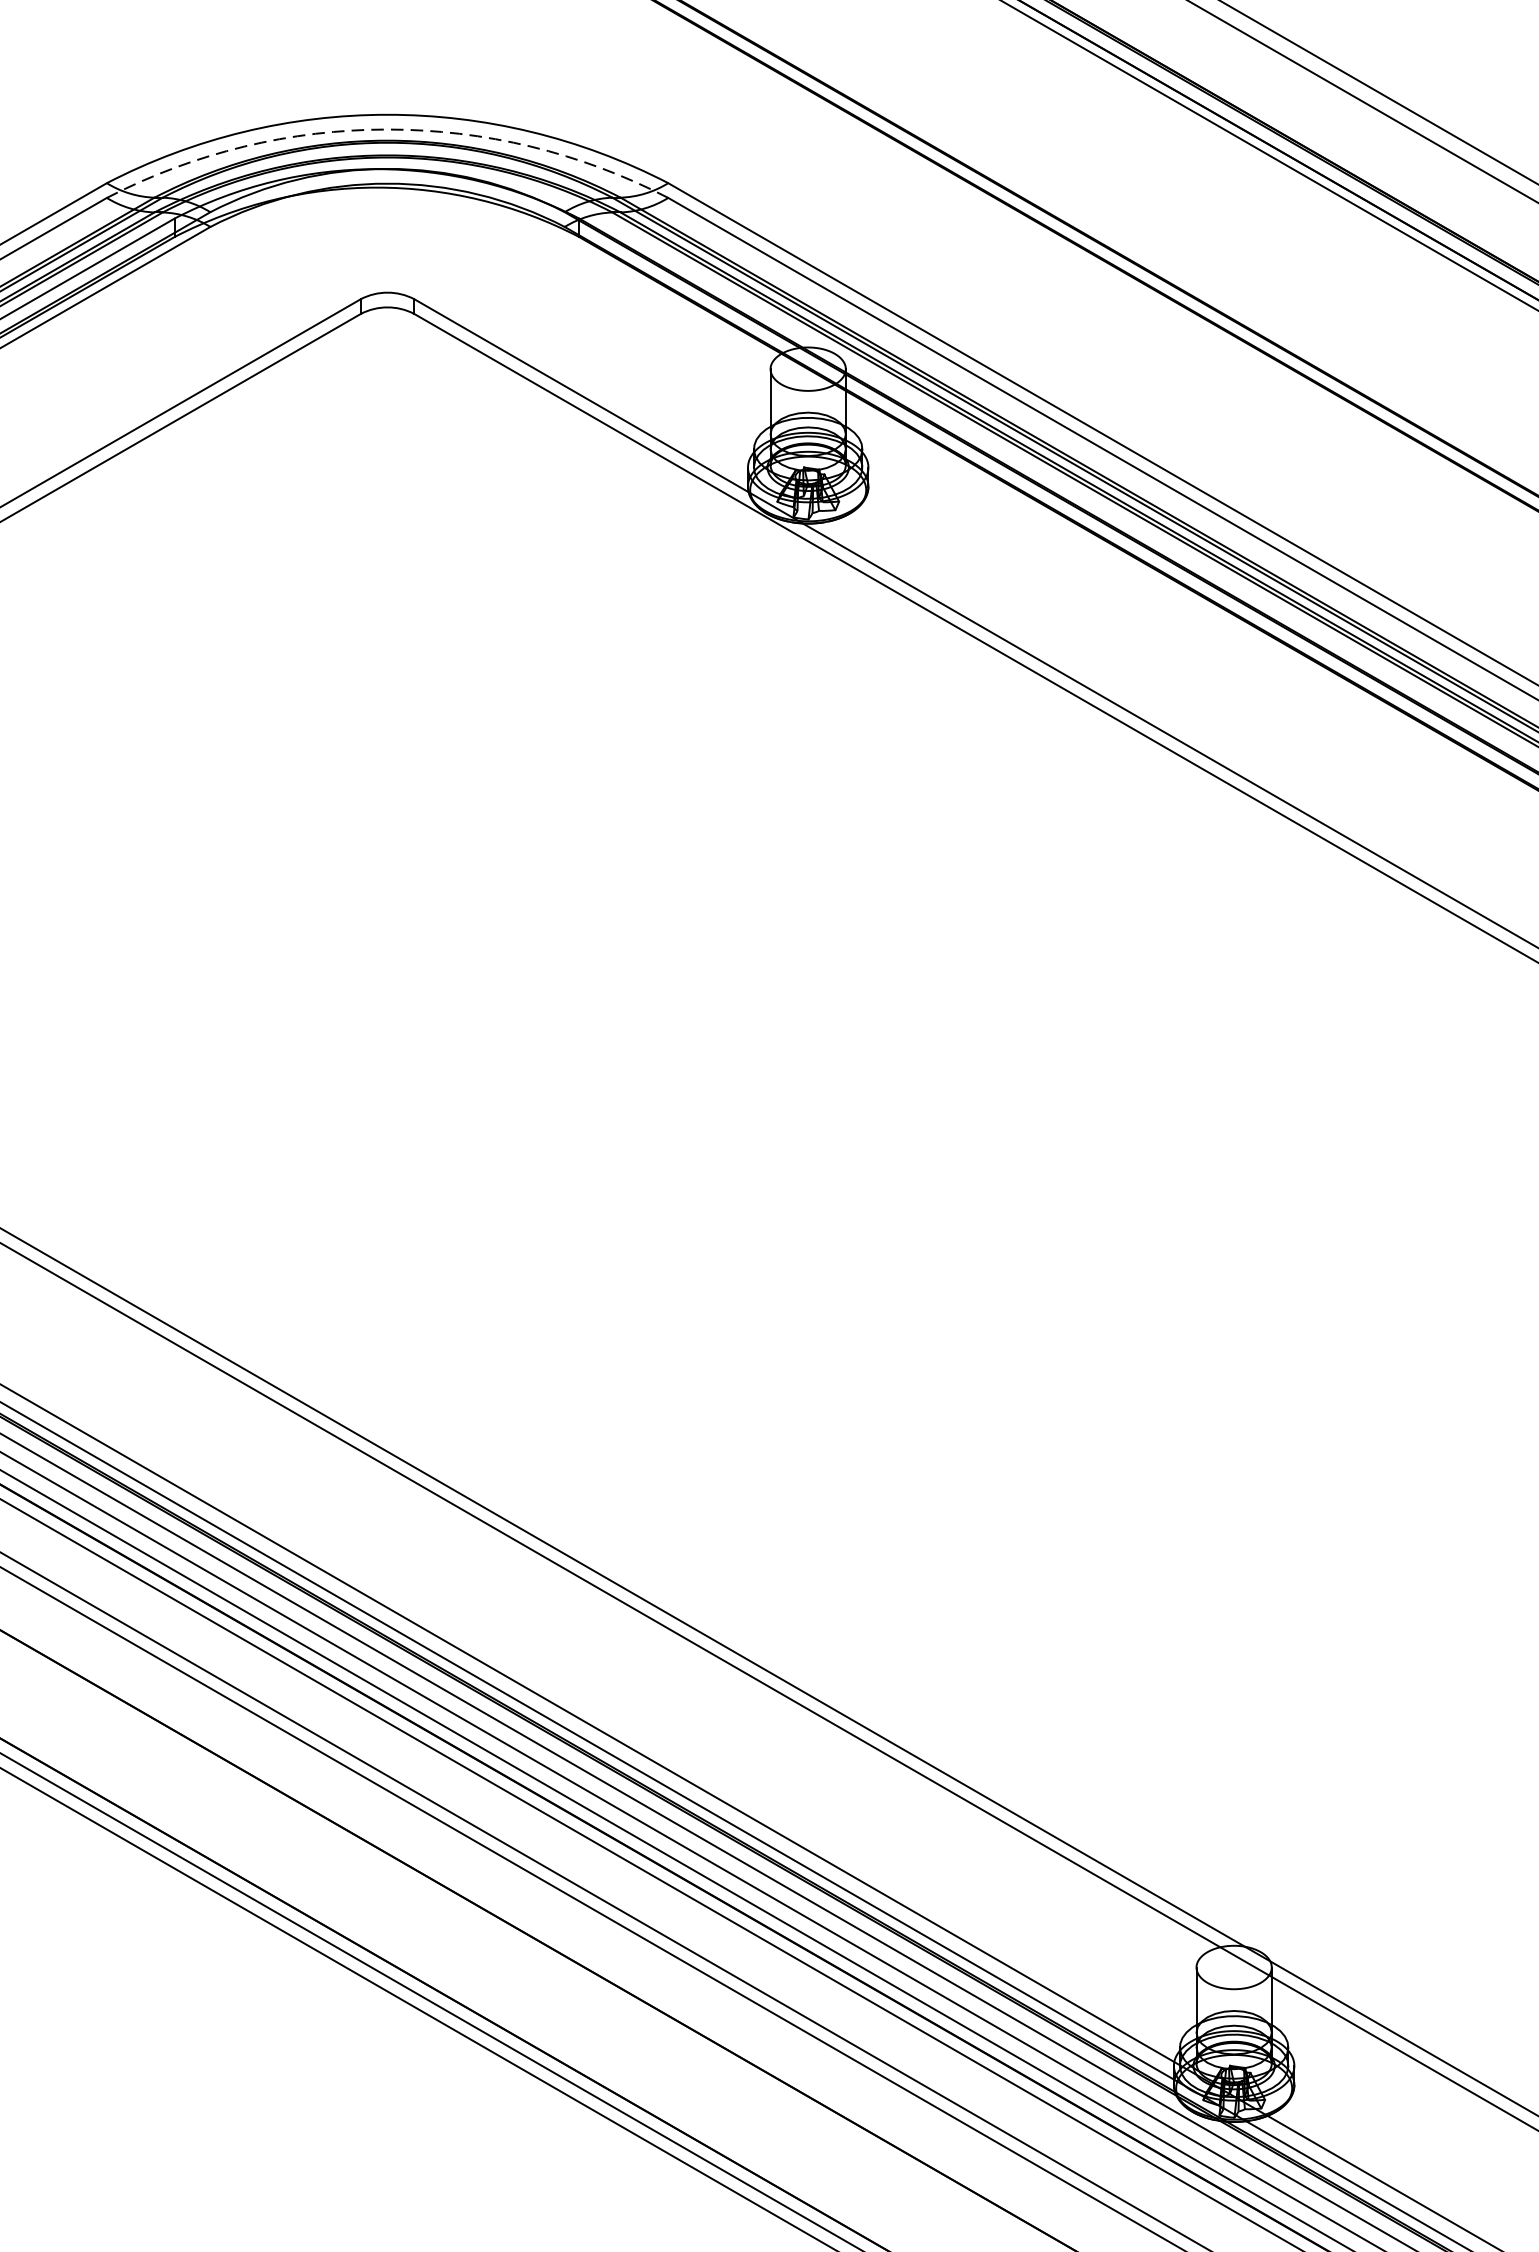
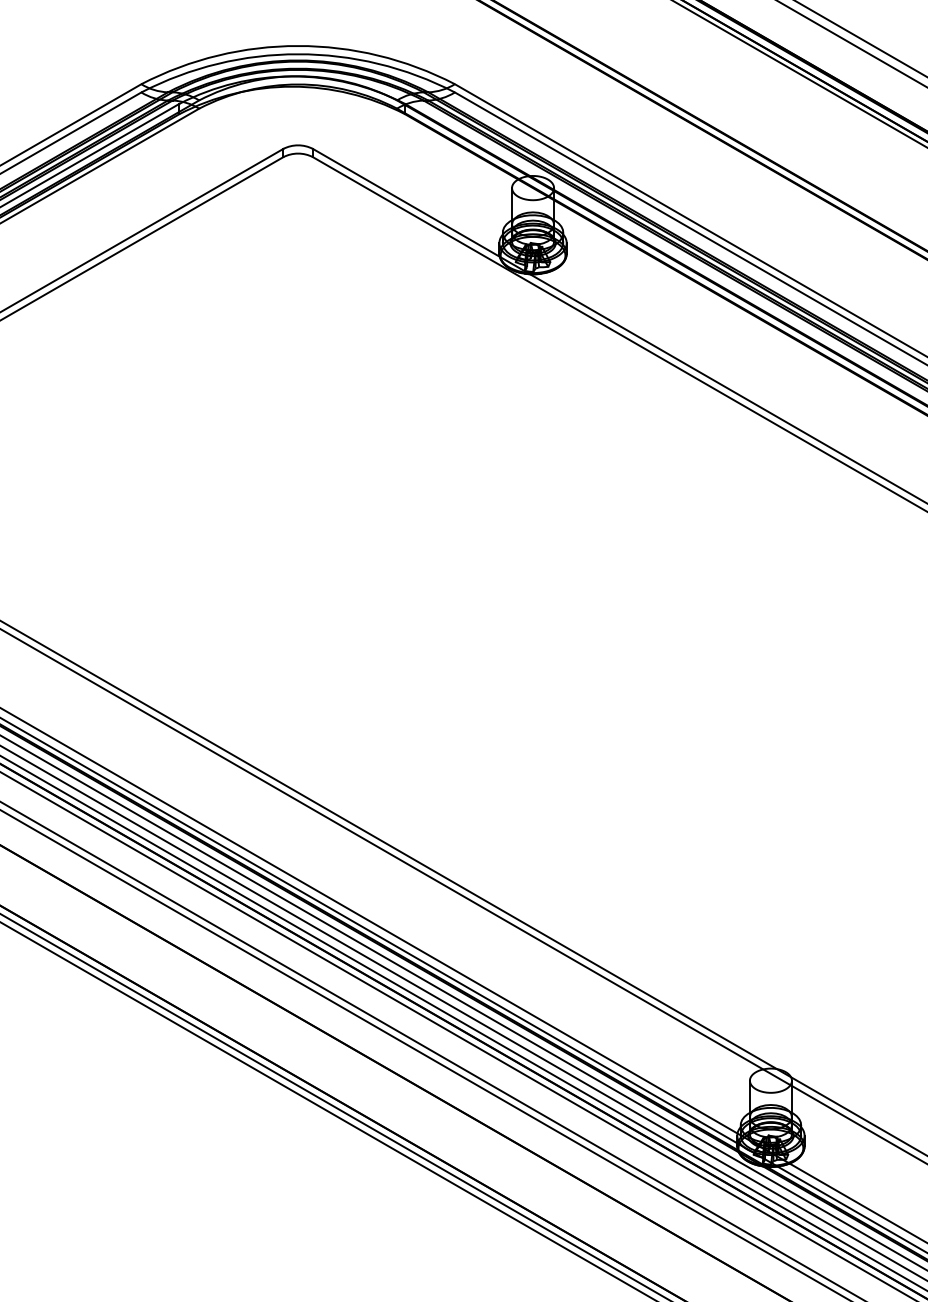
arc: (388, 129) -> (298, 54), dashed -> solid

